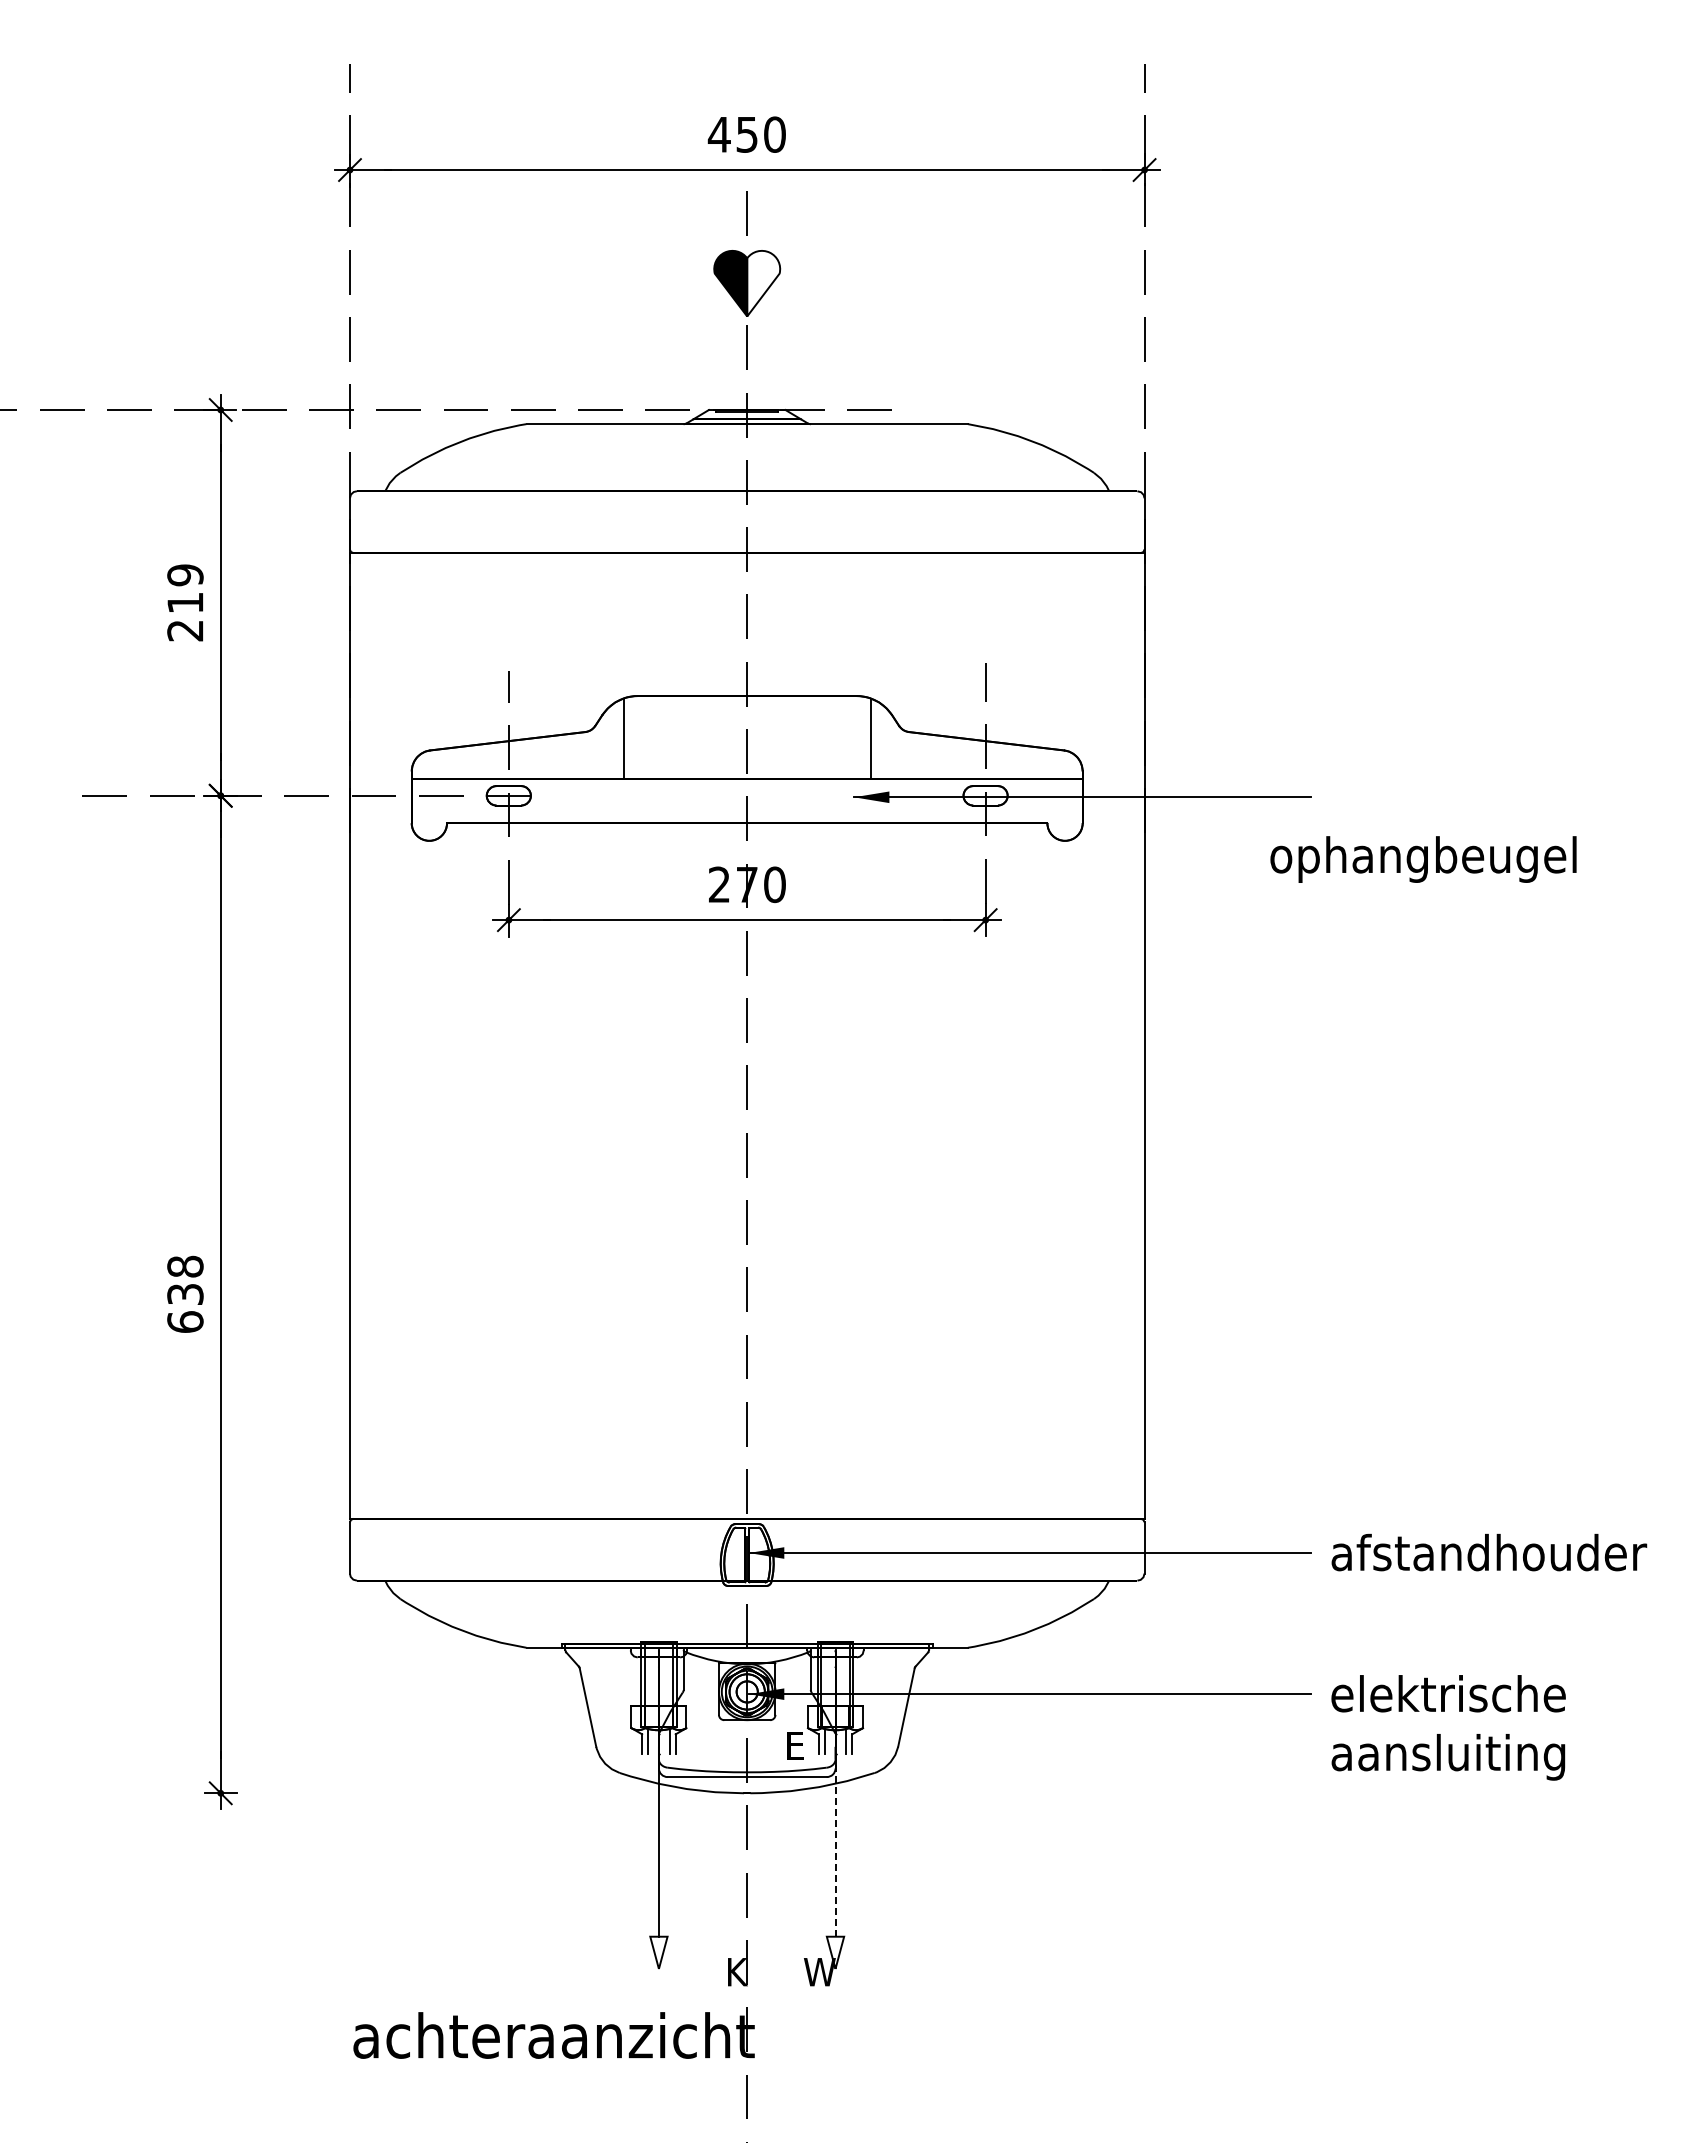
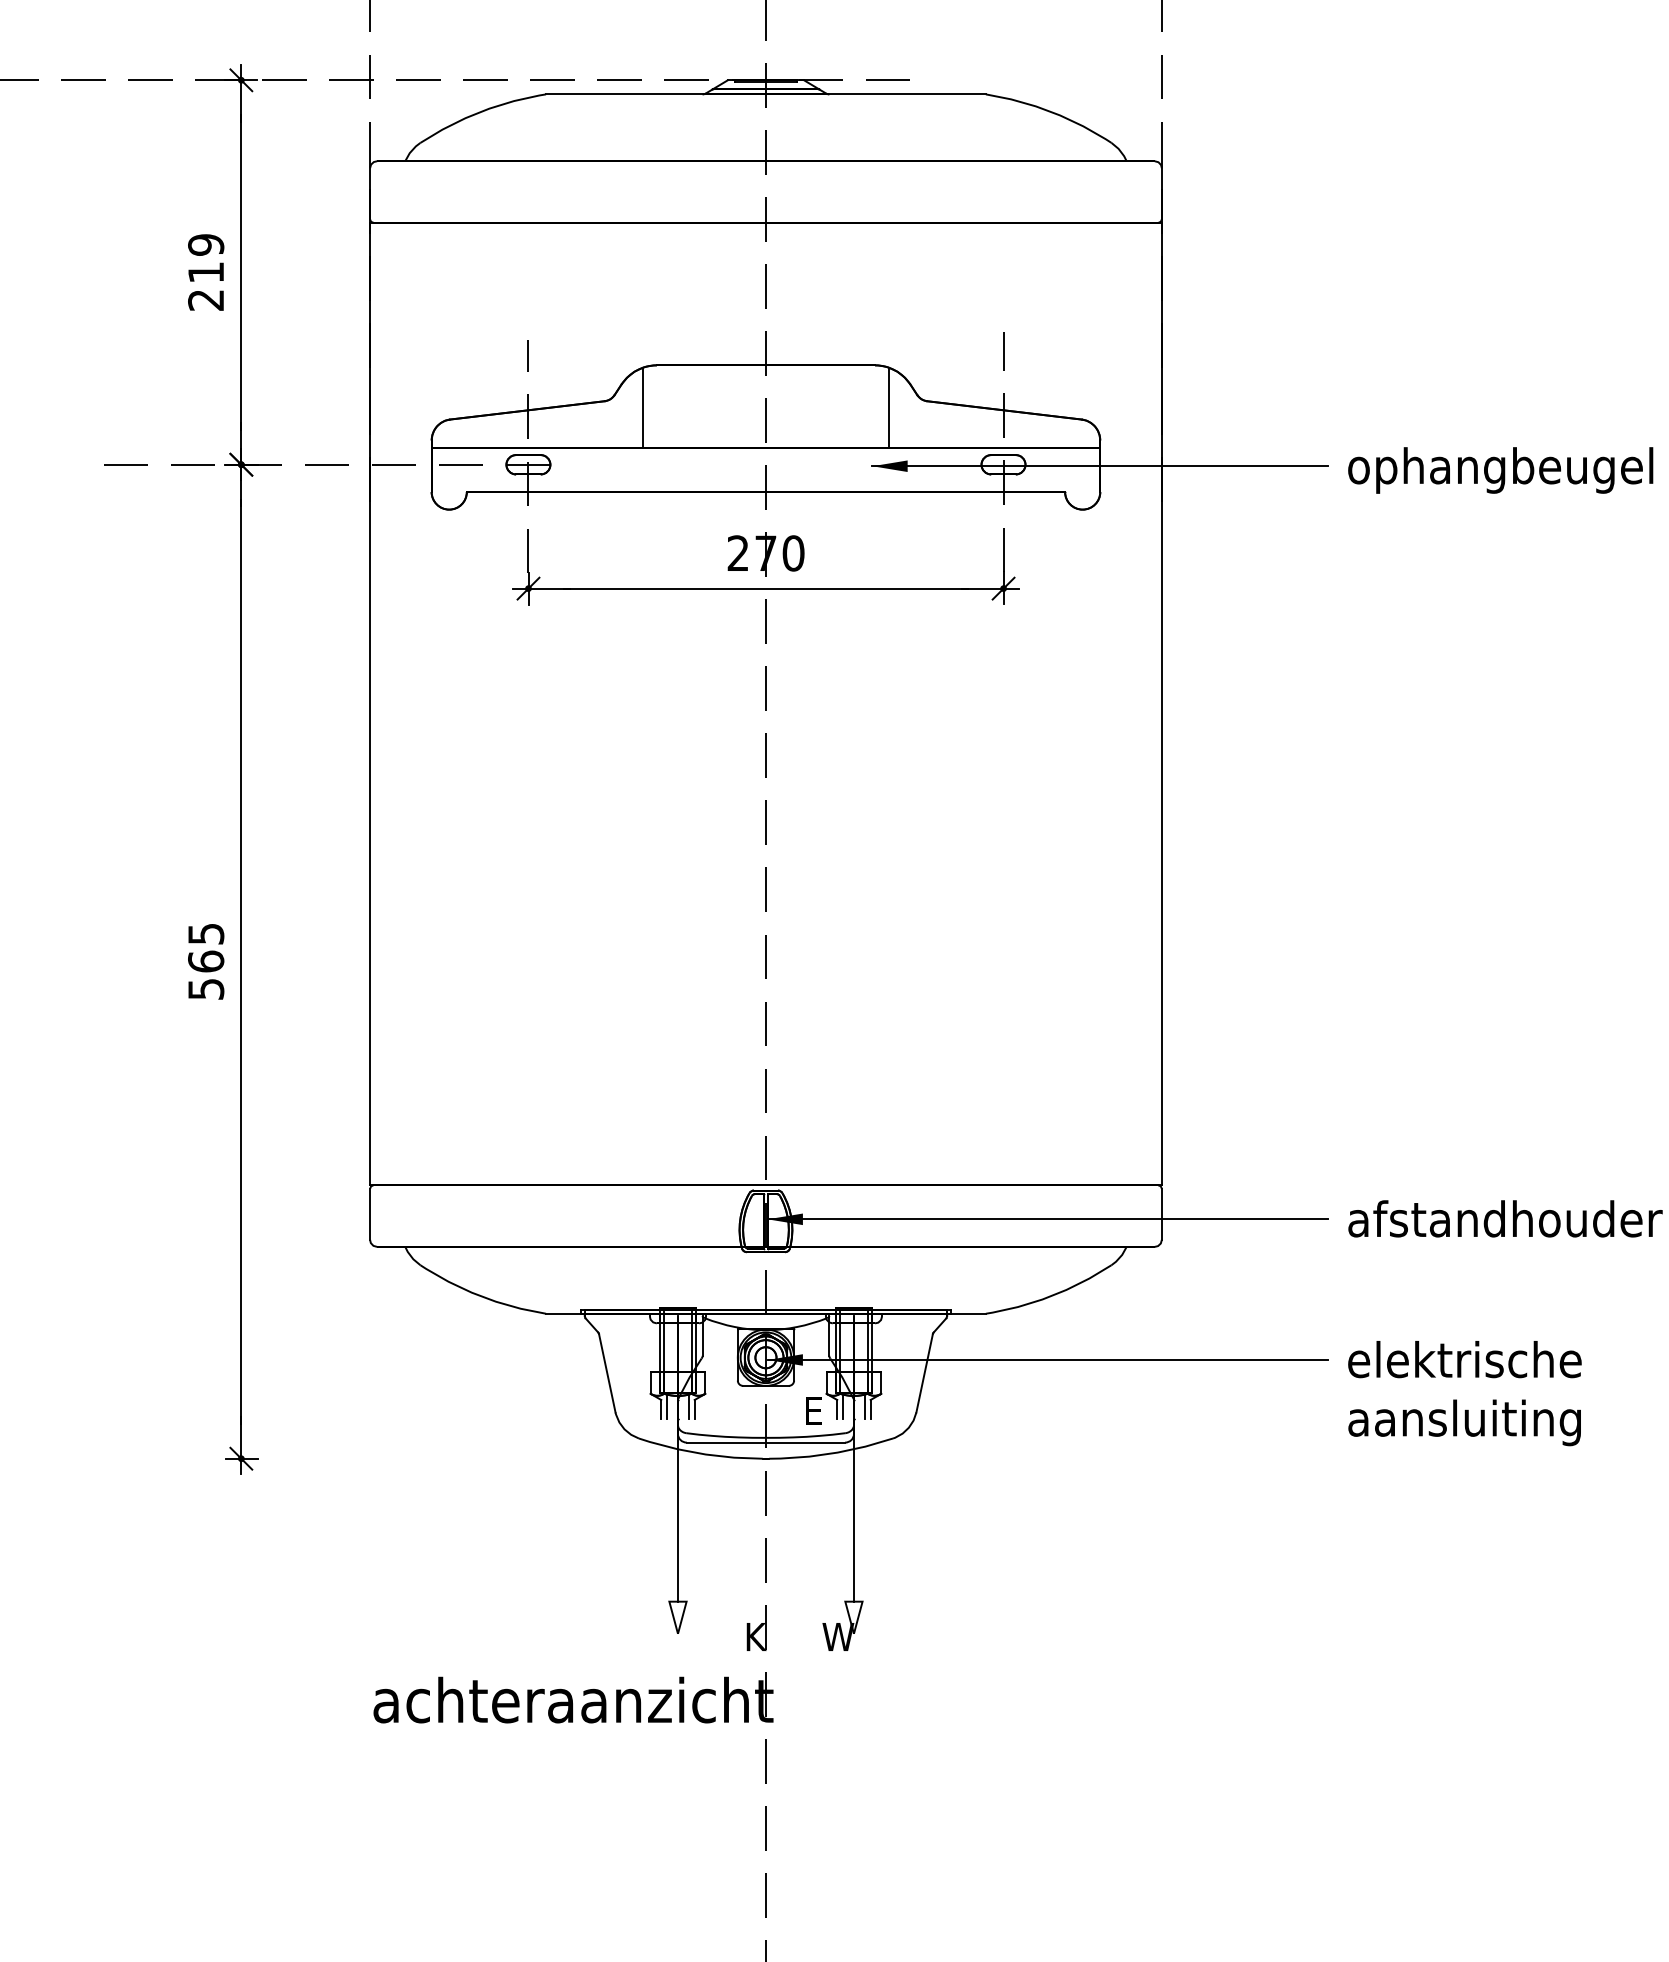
text: (1423, 859) -> (1500, 470), moved
text: (185, 1293) -> (206, 960), 638 -> 565
line: (835, 1845) -> (853, 1510), dashed -> solid

